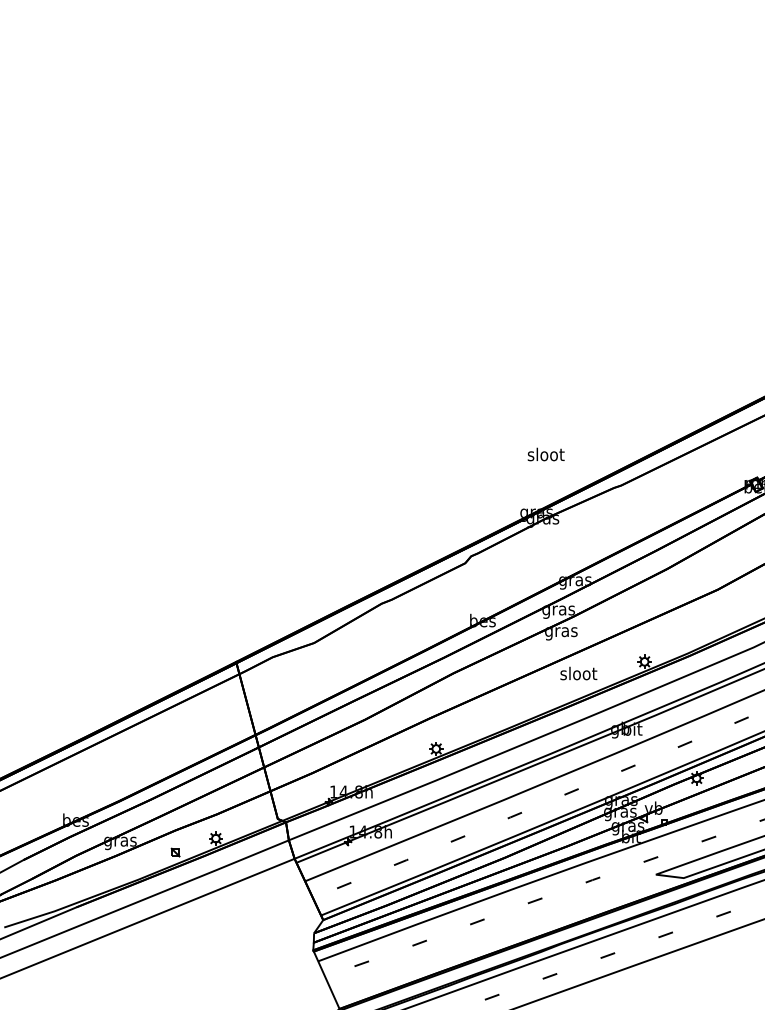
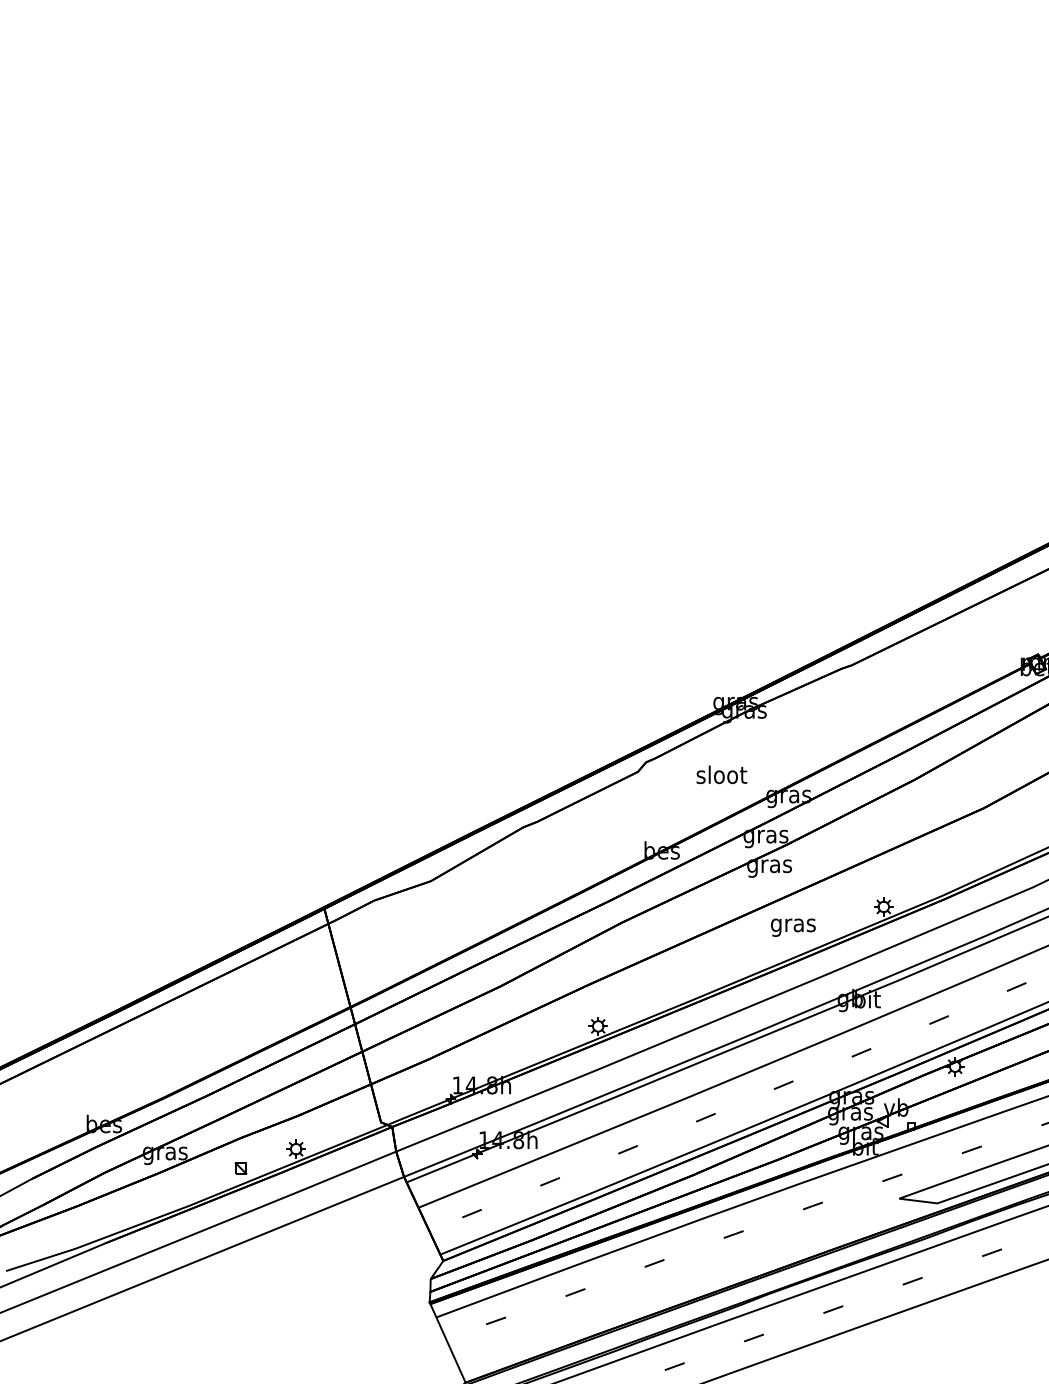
text: (545, 454) -> (721, 774), moved
text: (578, 674) -> (793, 924), sloot -> gras

